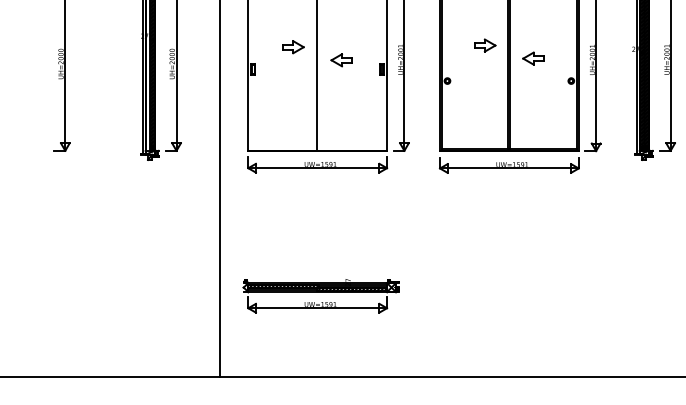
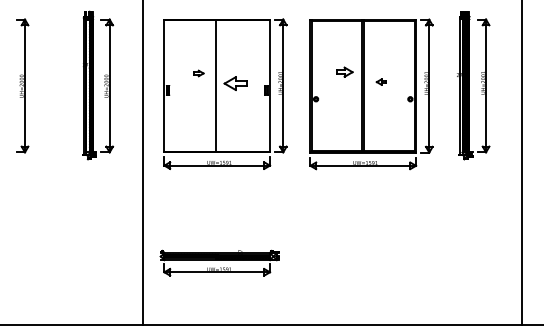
part: (293, 47) -> (198, 73), size x0.6
part: (533, 57) -> (381, 81), size x0.6
part: (341, 59) -> (235, 82), size x1.4

